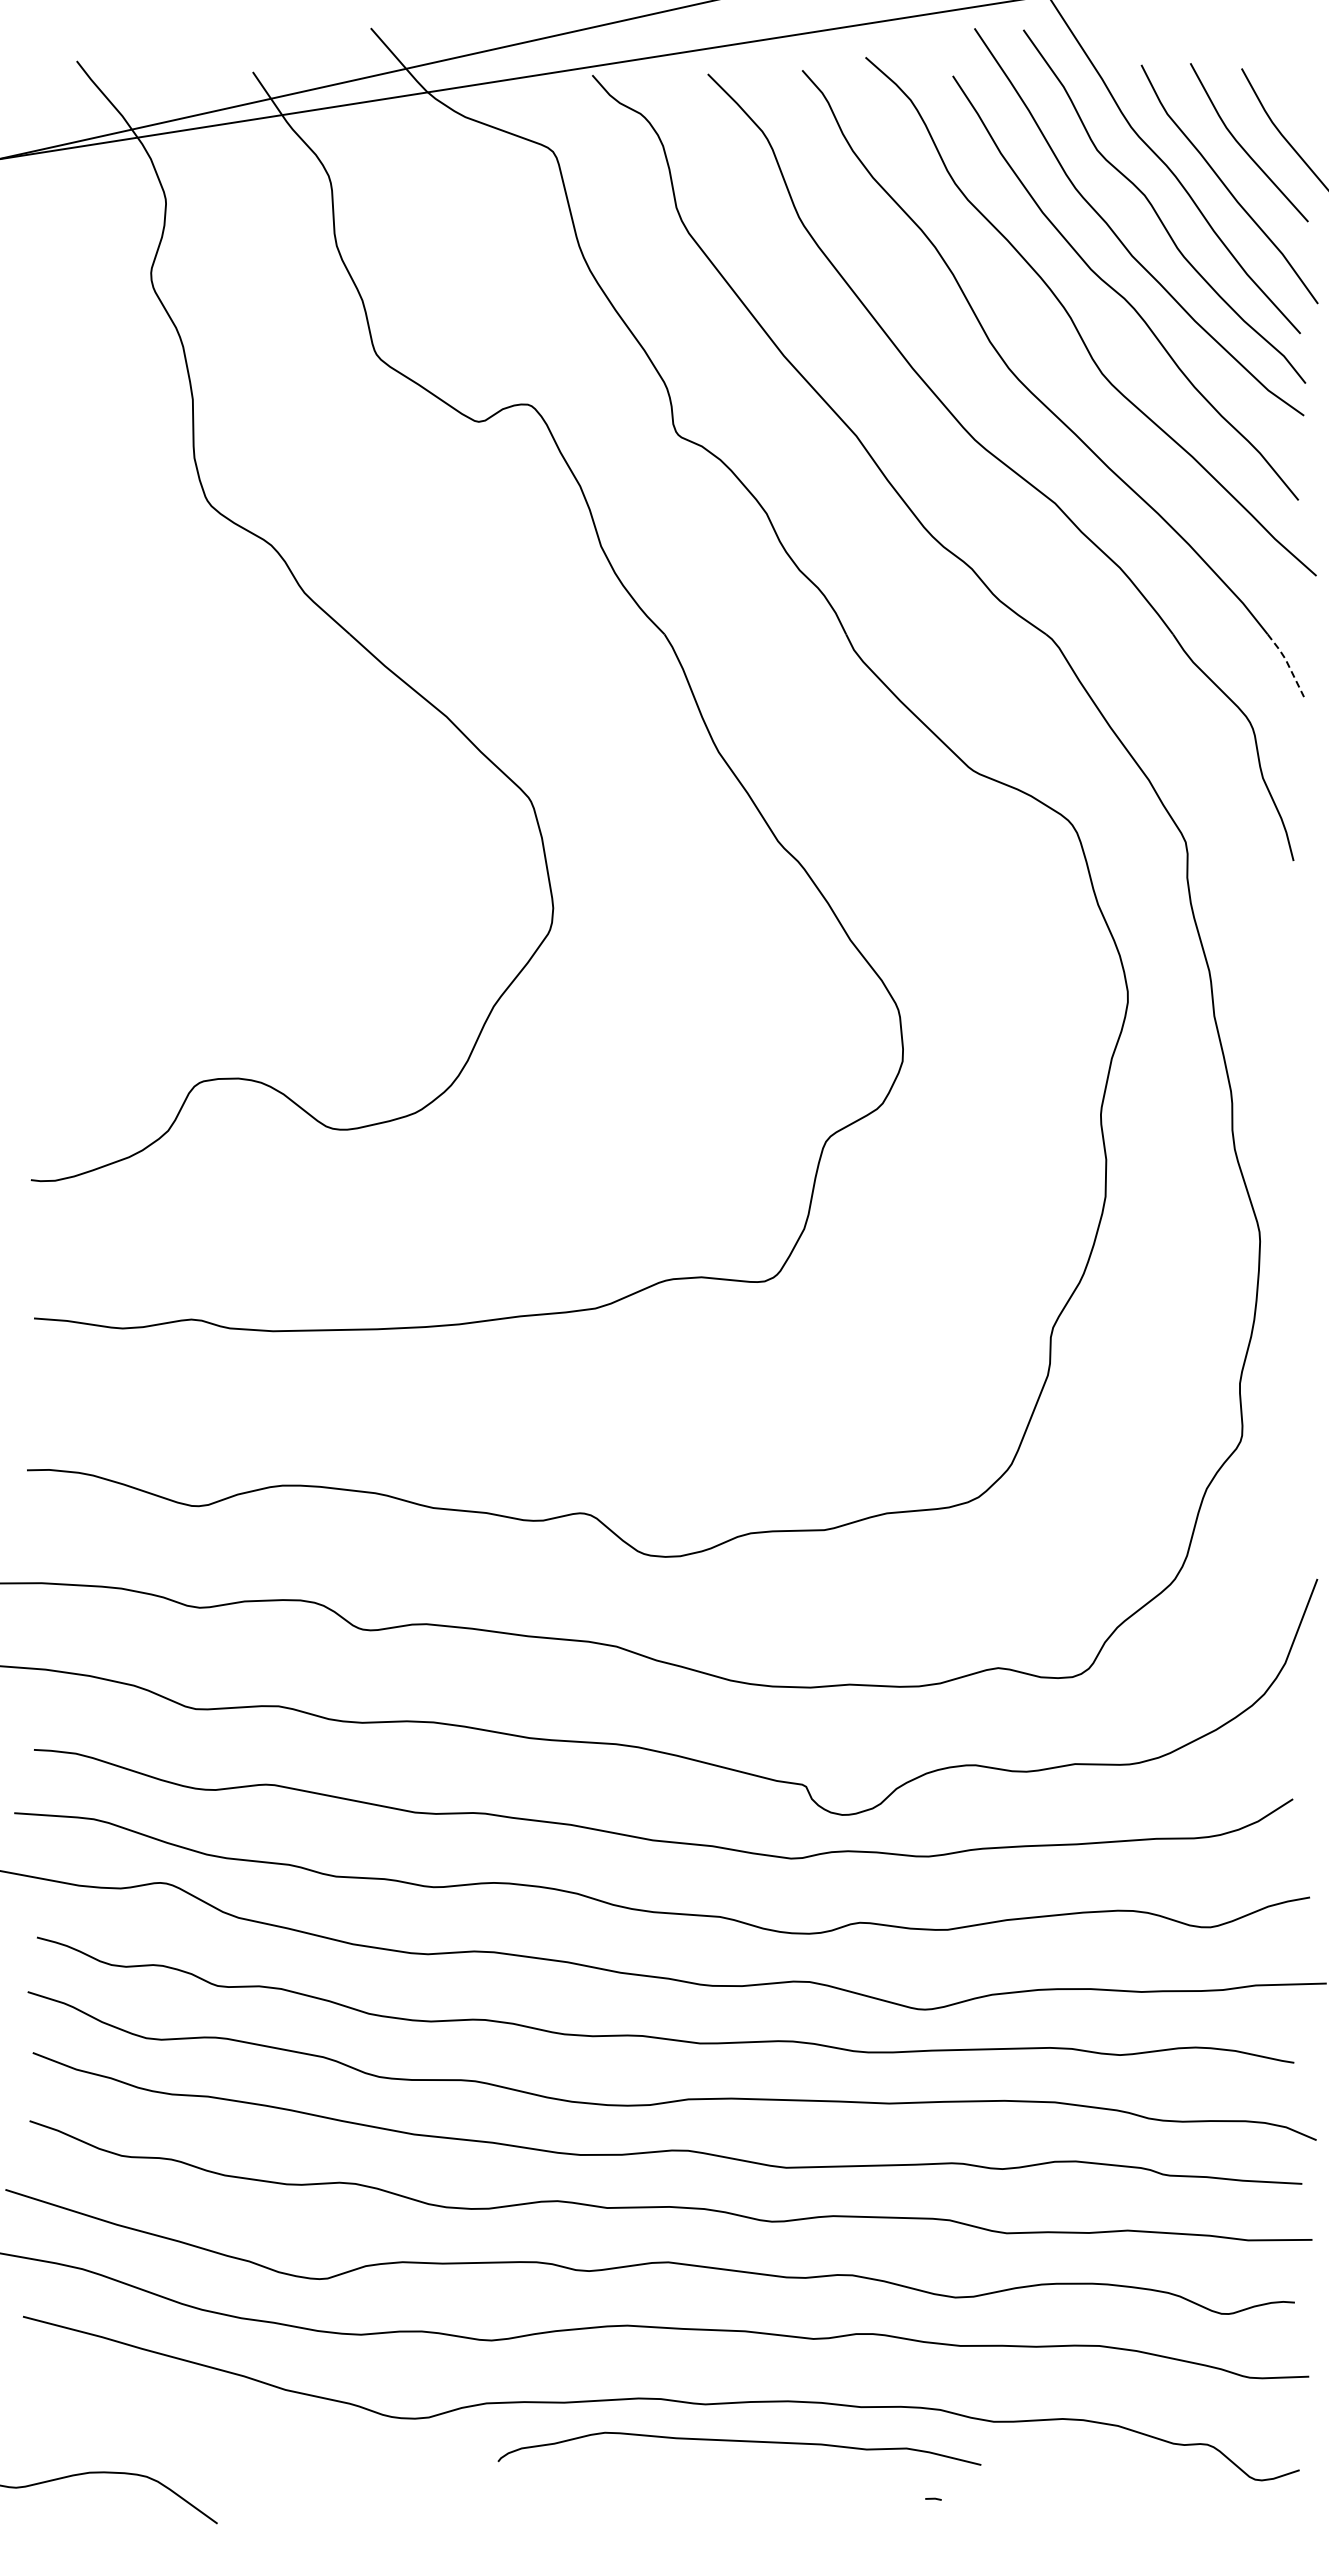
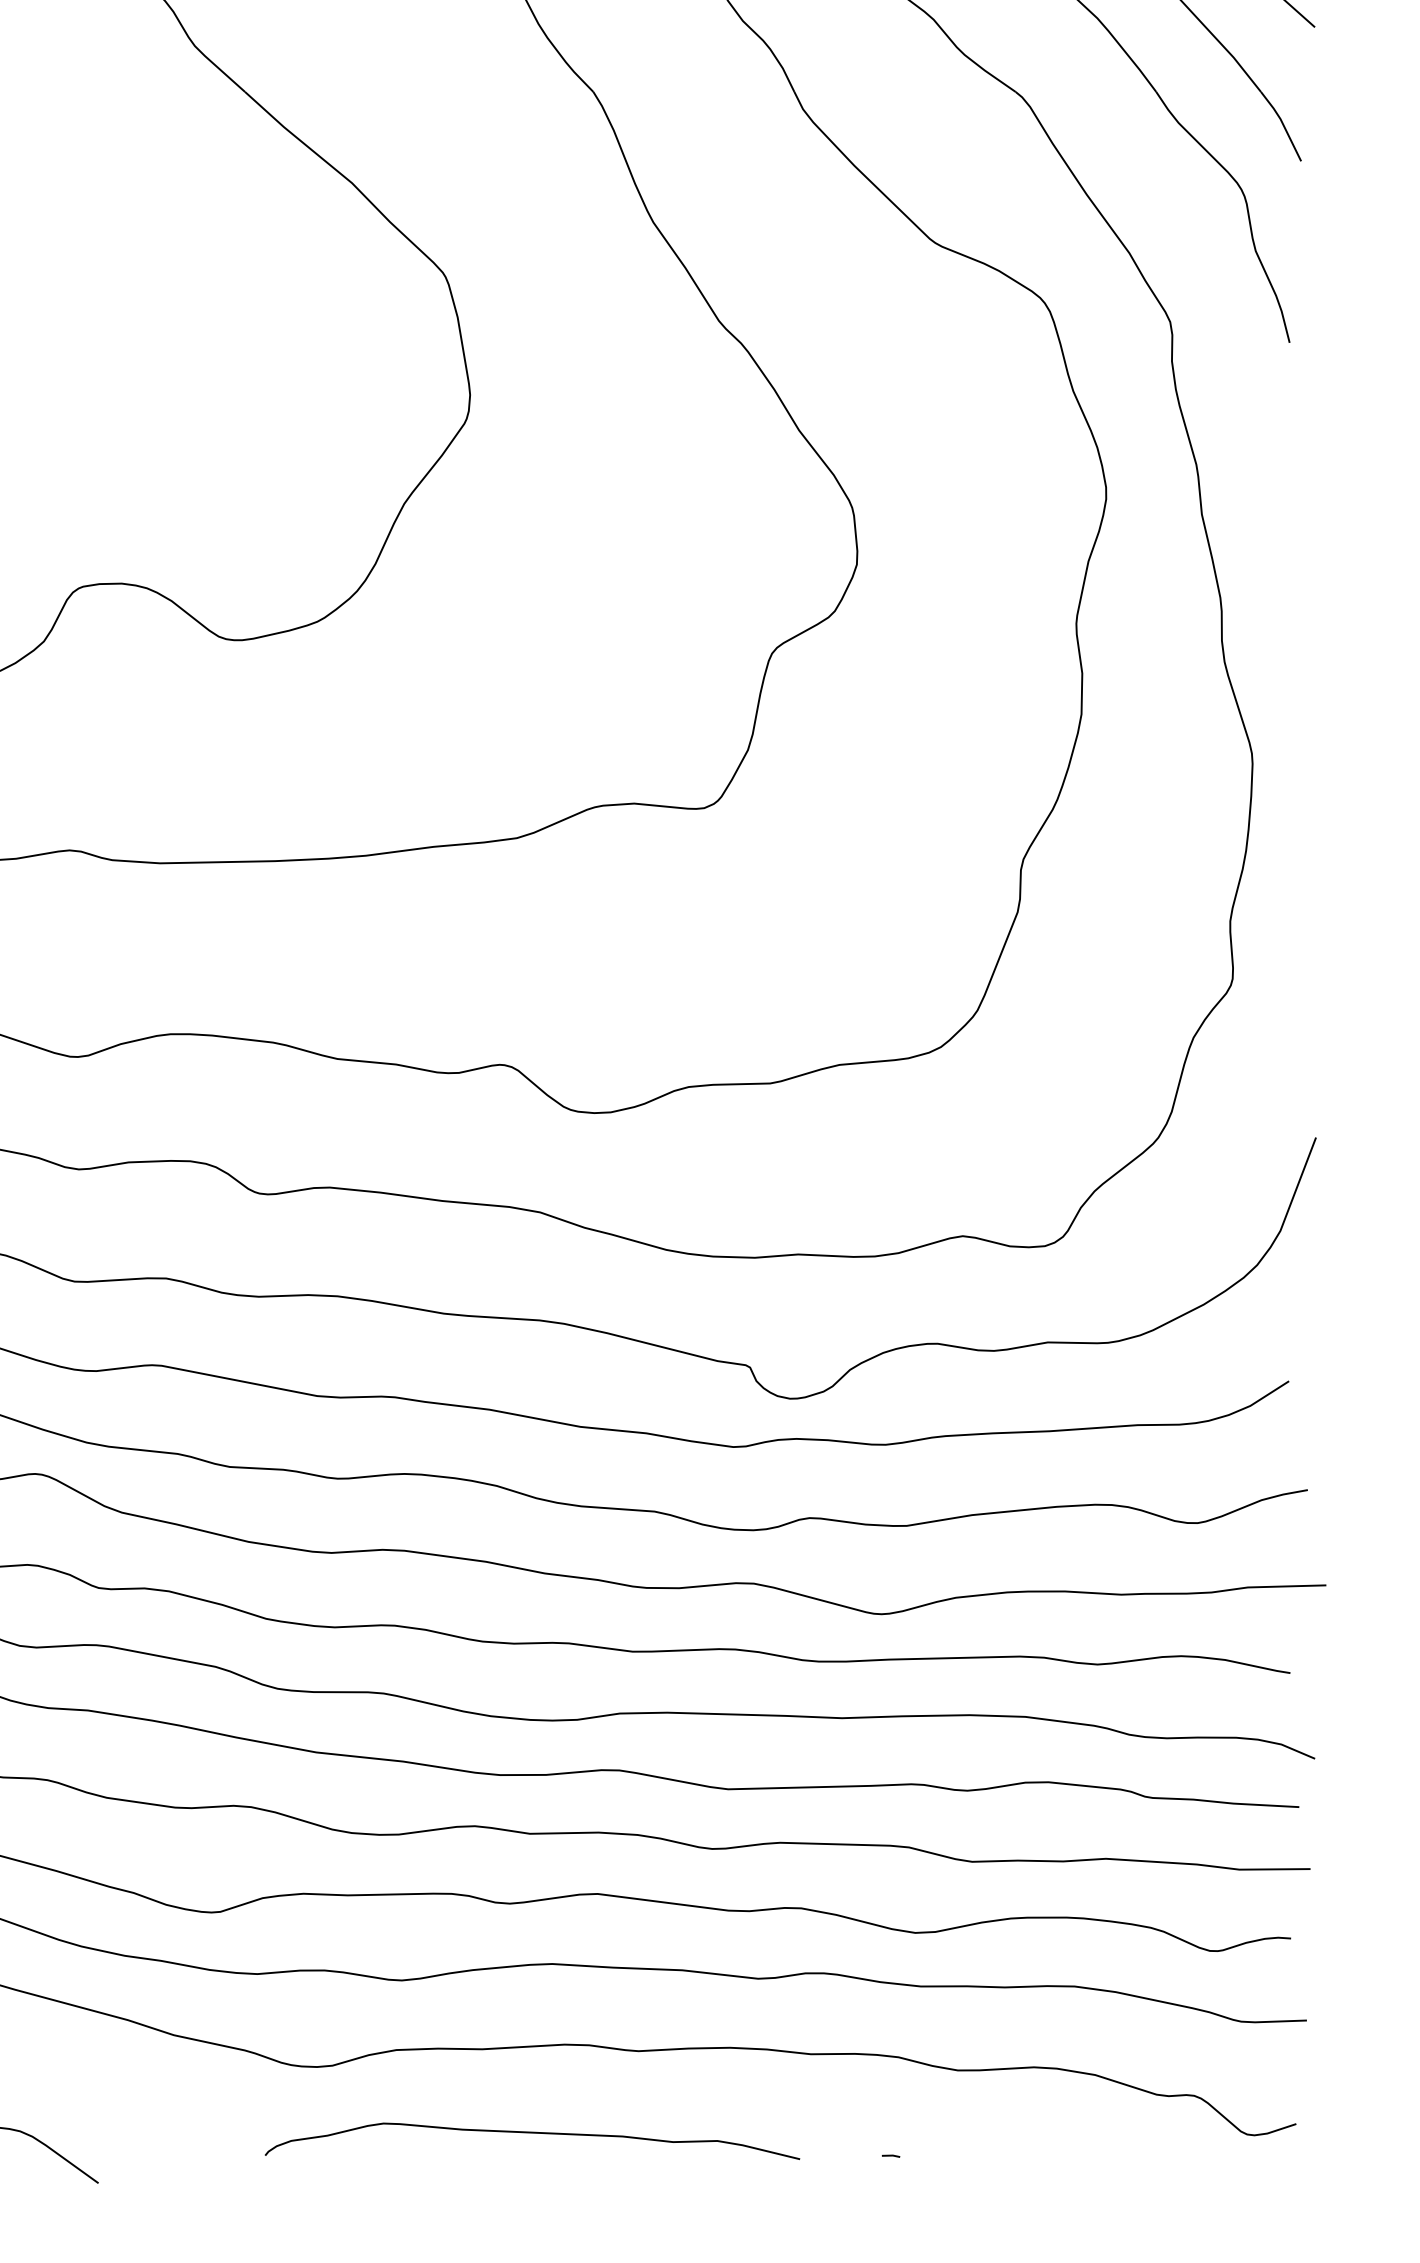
line: (1287, 663) -> (1282, 124), dashed -> solid
curve: (739, 2441) -> (532, 2133), moved

